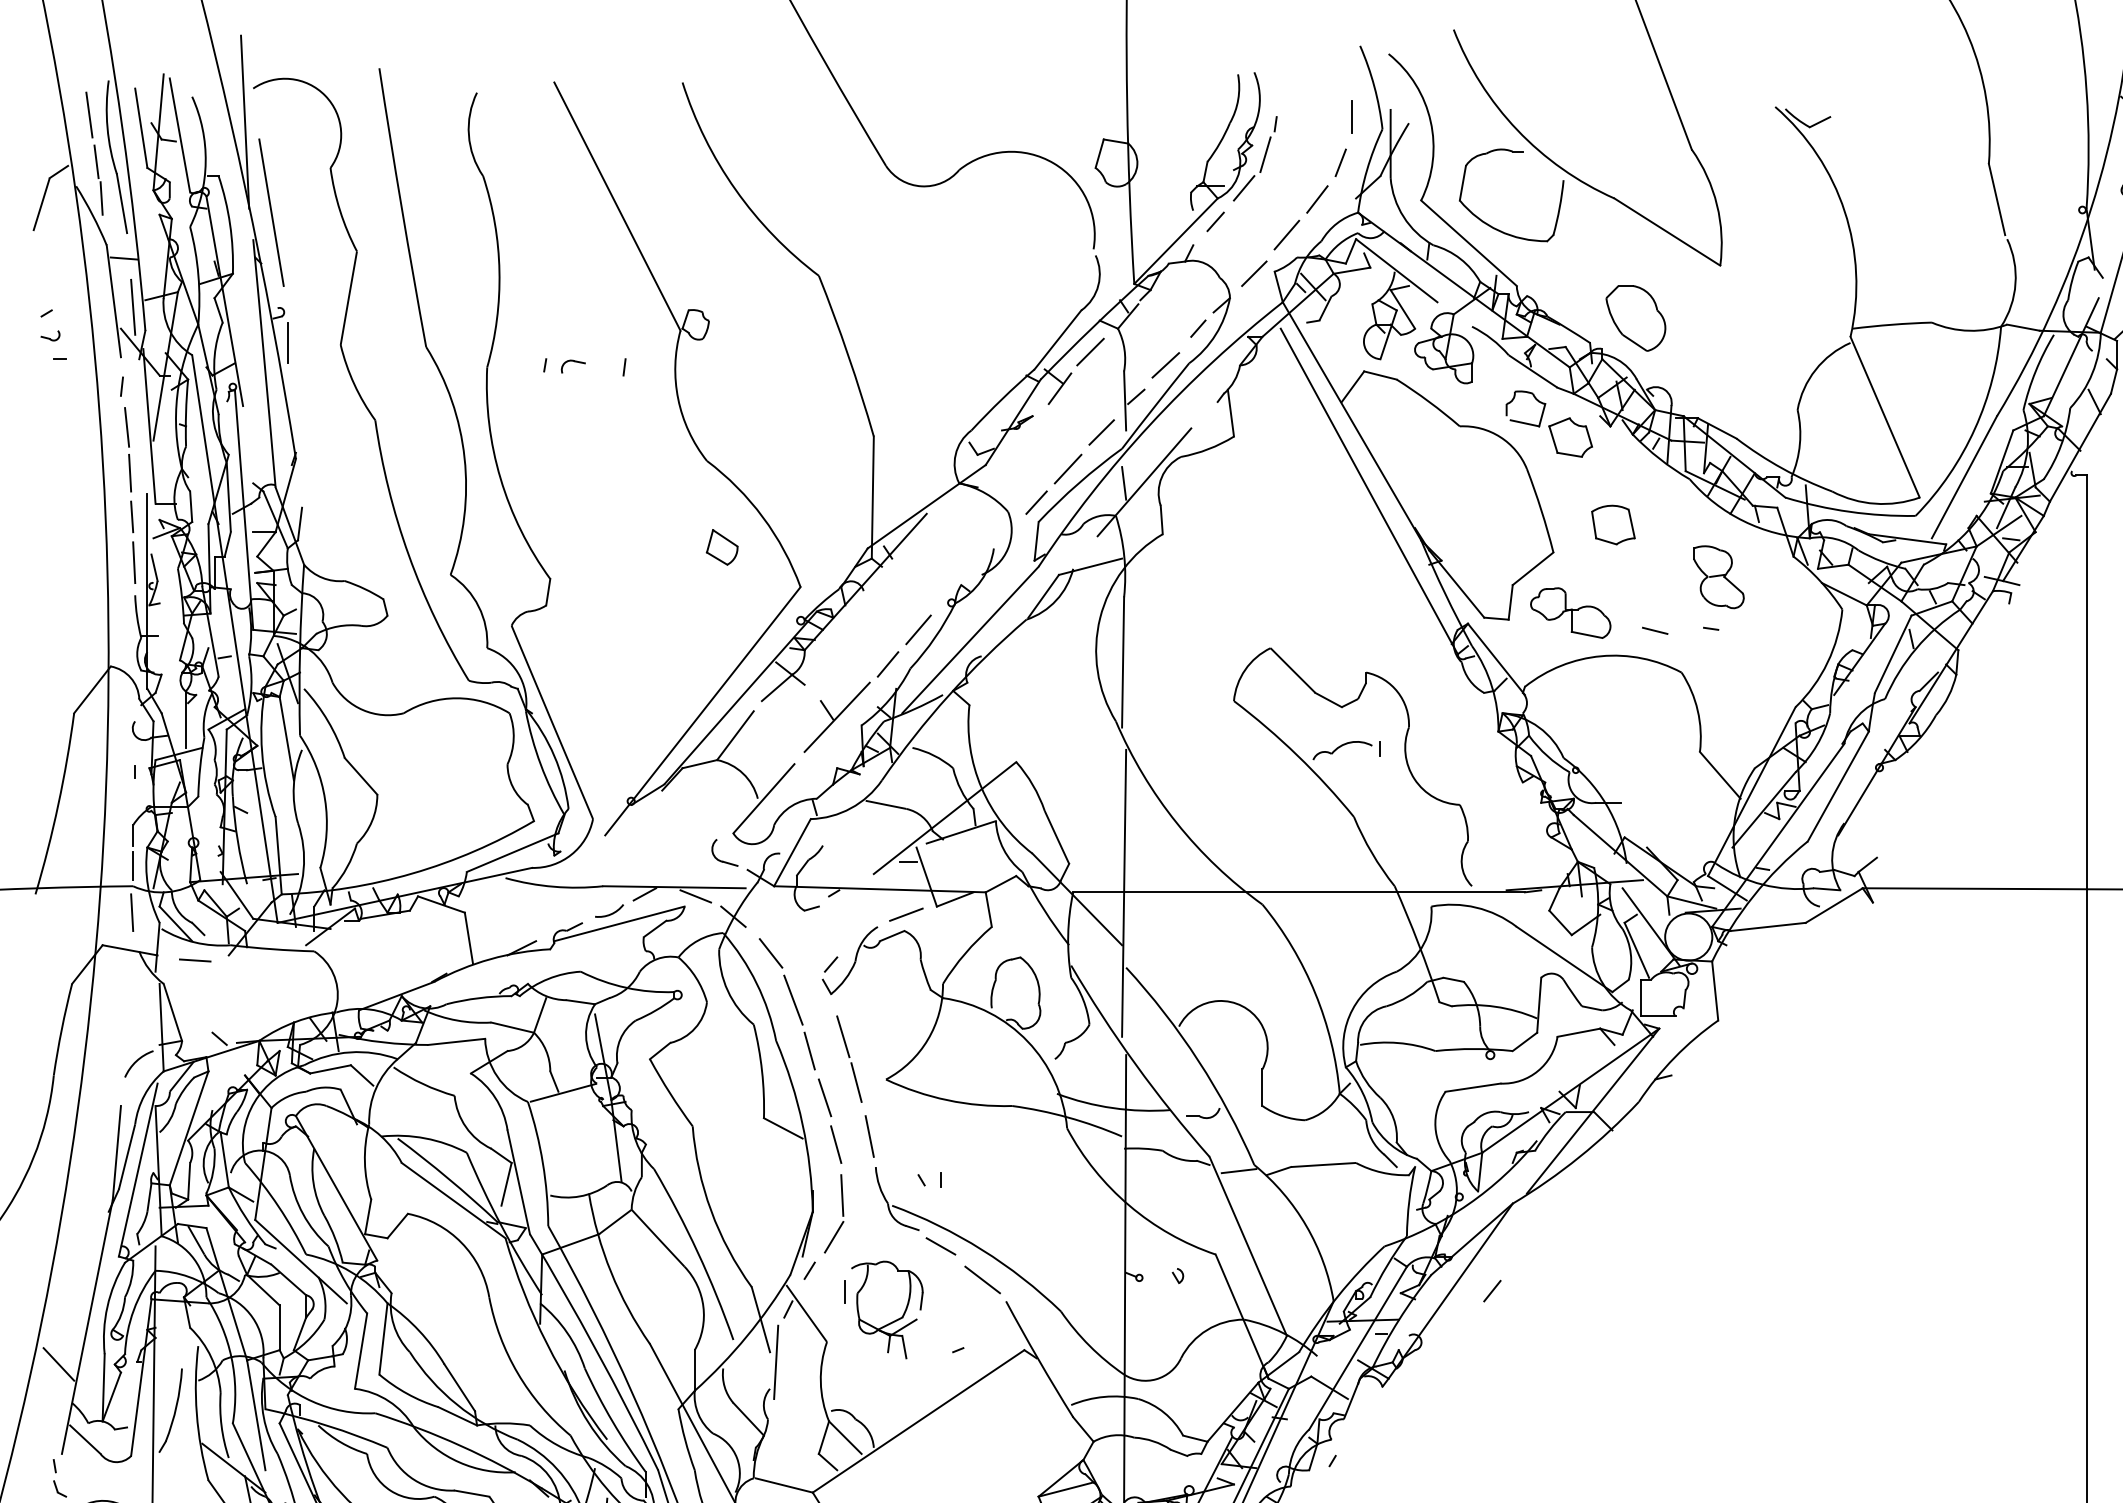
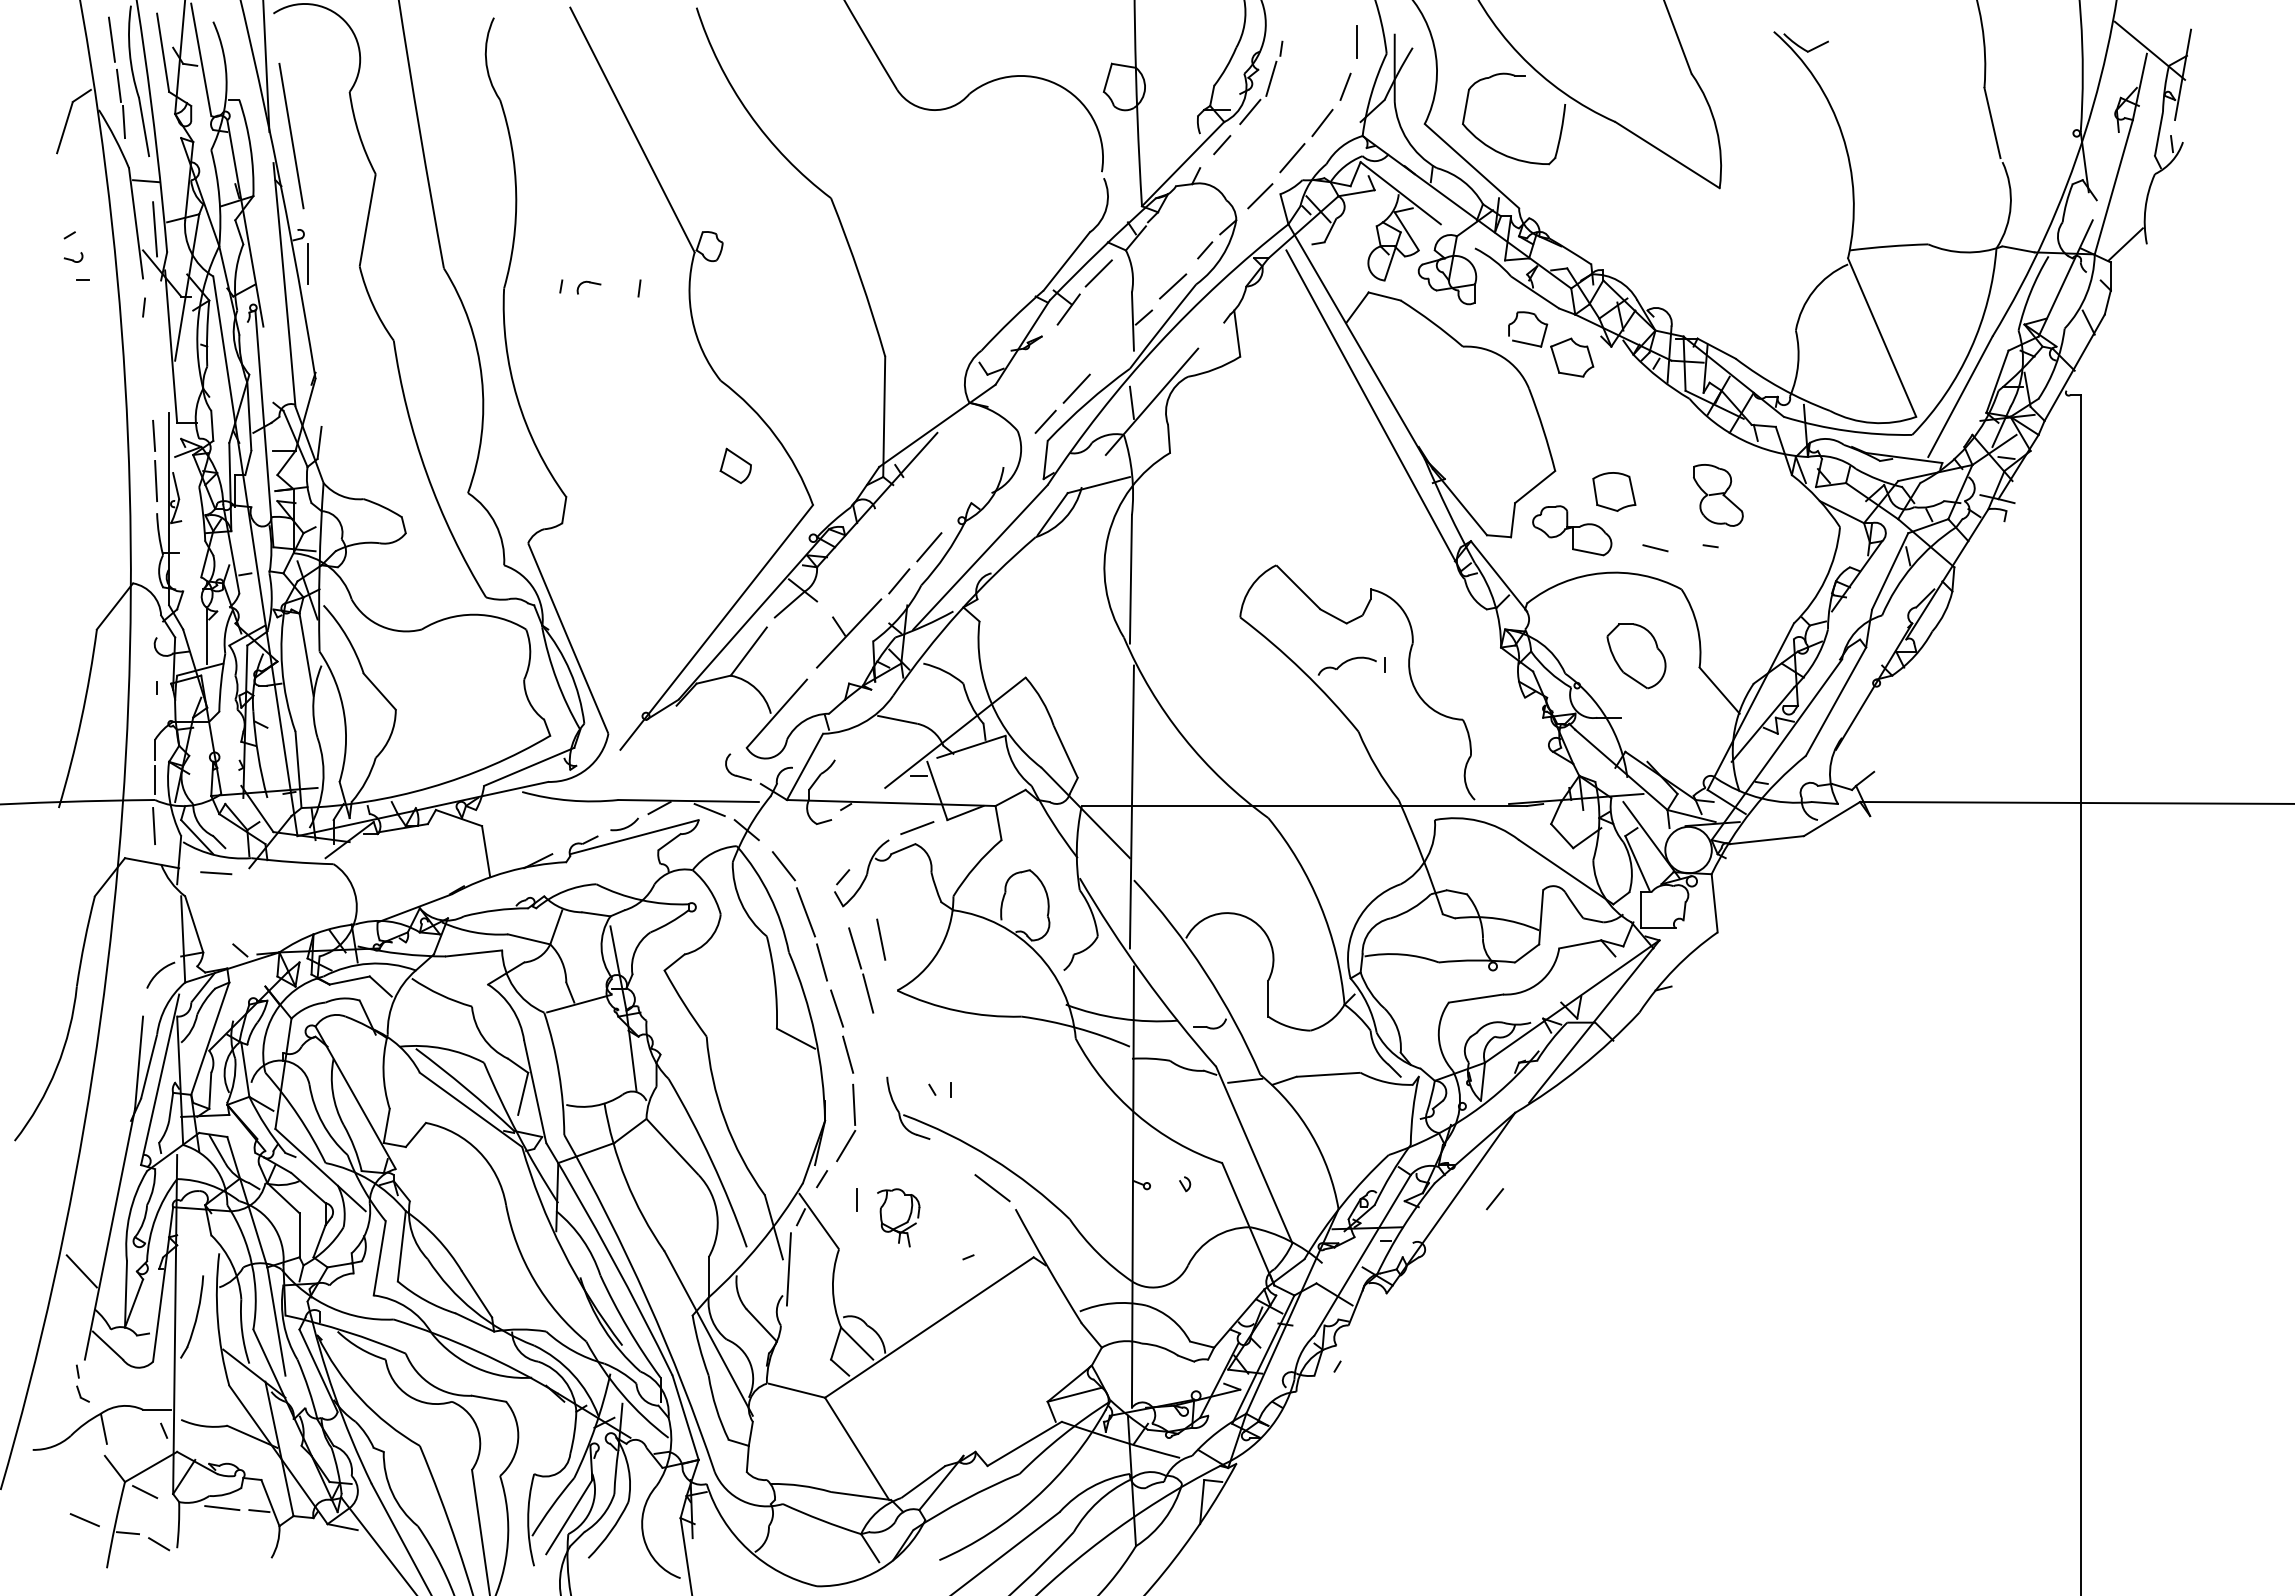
part: (1635, 318) -> (1636, 656), moved
line: (127, 427) -> (149, 347), removed
line: (1101, 432) -> (1109, 352), removed
line: (130, 472) -> (152, 392), removed
part: (1613, 524) -> (1614, 491), moved
line: (870, 1136) -> (881, 939), moved
line: (941, 1246) -> (951, 1155), removed
part: (887, 1309) -> (898, 1217), size x0.6

